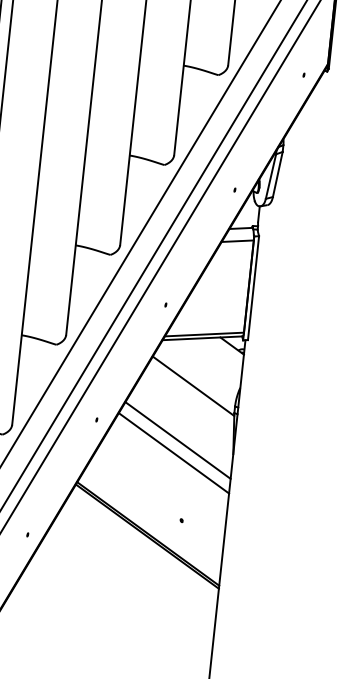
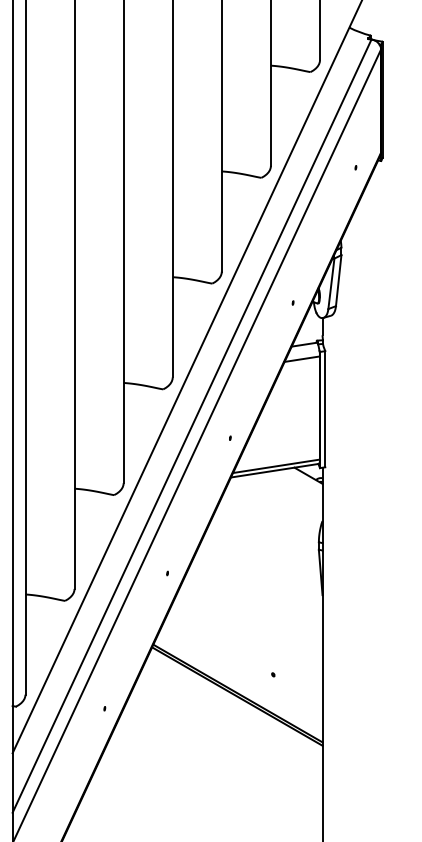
line: (193, 385) -> (270, 524), removed
line: (177, 440) -> (259, 586), removed
line: (173, 453) -> (256, 601), removed

